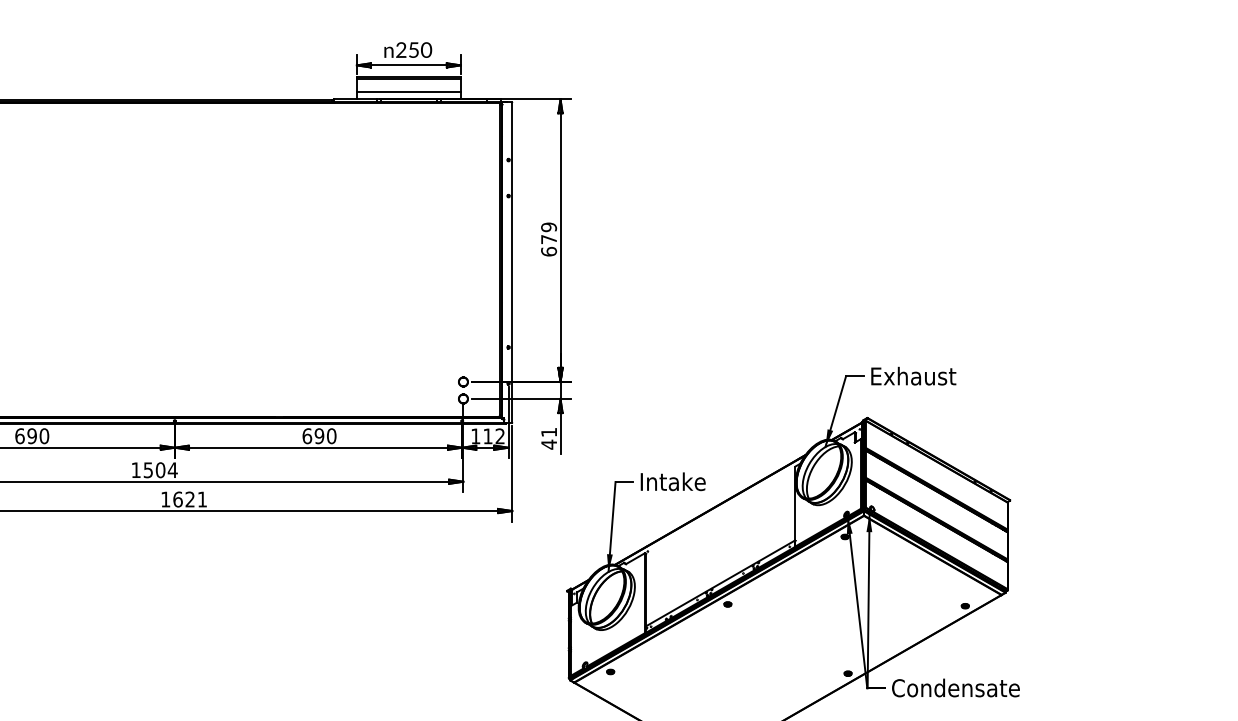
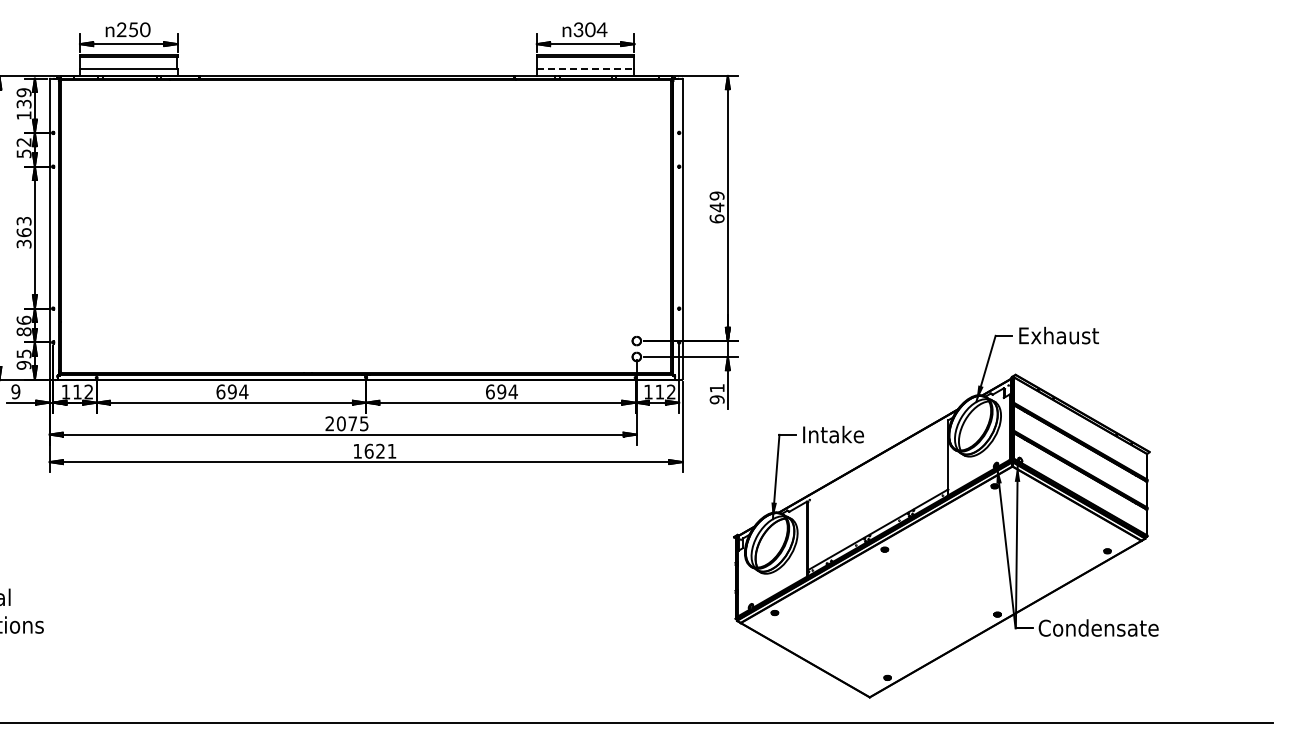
text: (414, 49) -> (590, 29), 250 -> 304
line: (408, 91) -> (585, 68), solid -> dashed
text: (548, 239) -> (716, 207), 679 -> 649
text: (44, 435) -> (243, 391), 690 -> 694
text: (330, 435) -> (512, 391), 690 -> 694
text: (548, 444) -> (716, 399), 41 -> 91
text: (153, 469) -> (346, 423), 1504 -> 2075

